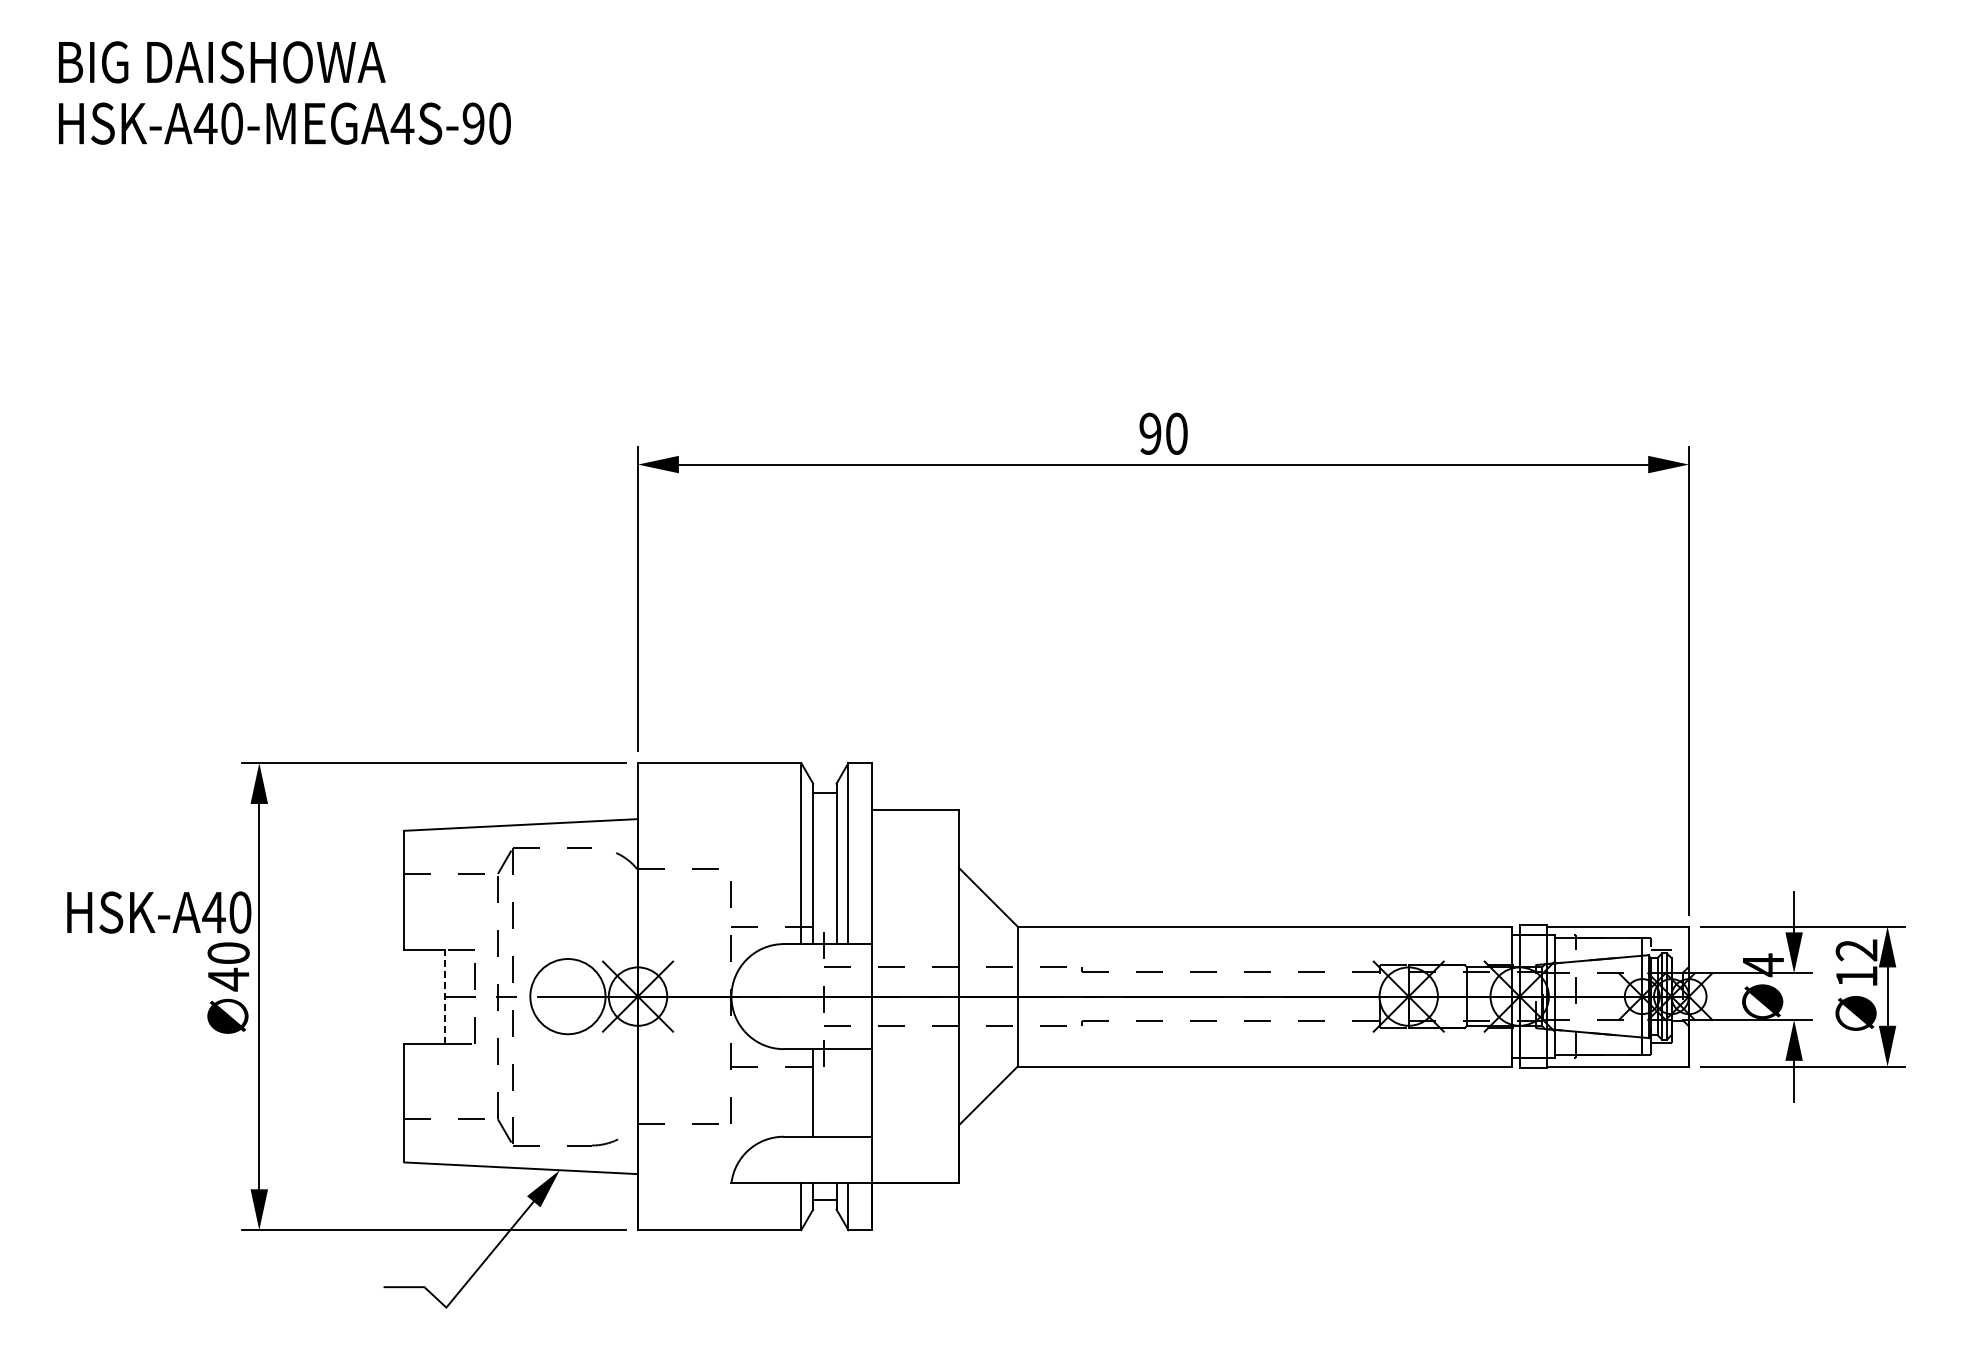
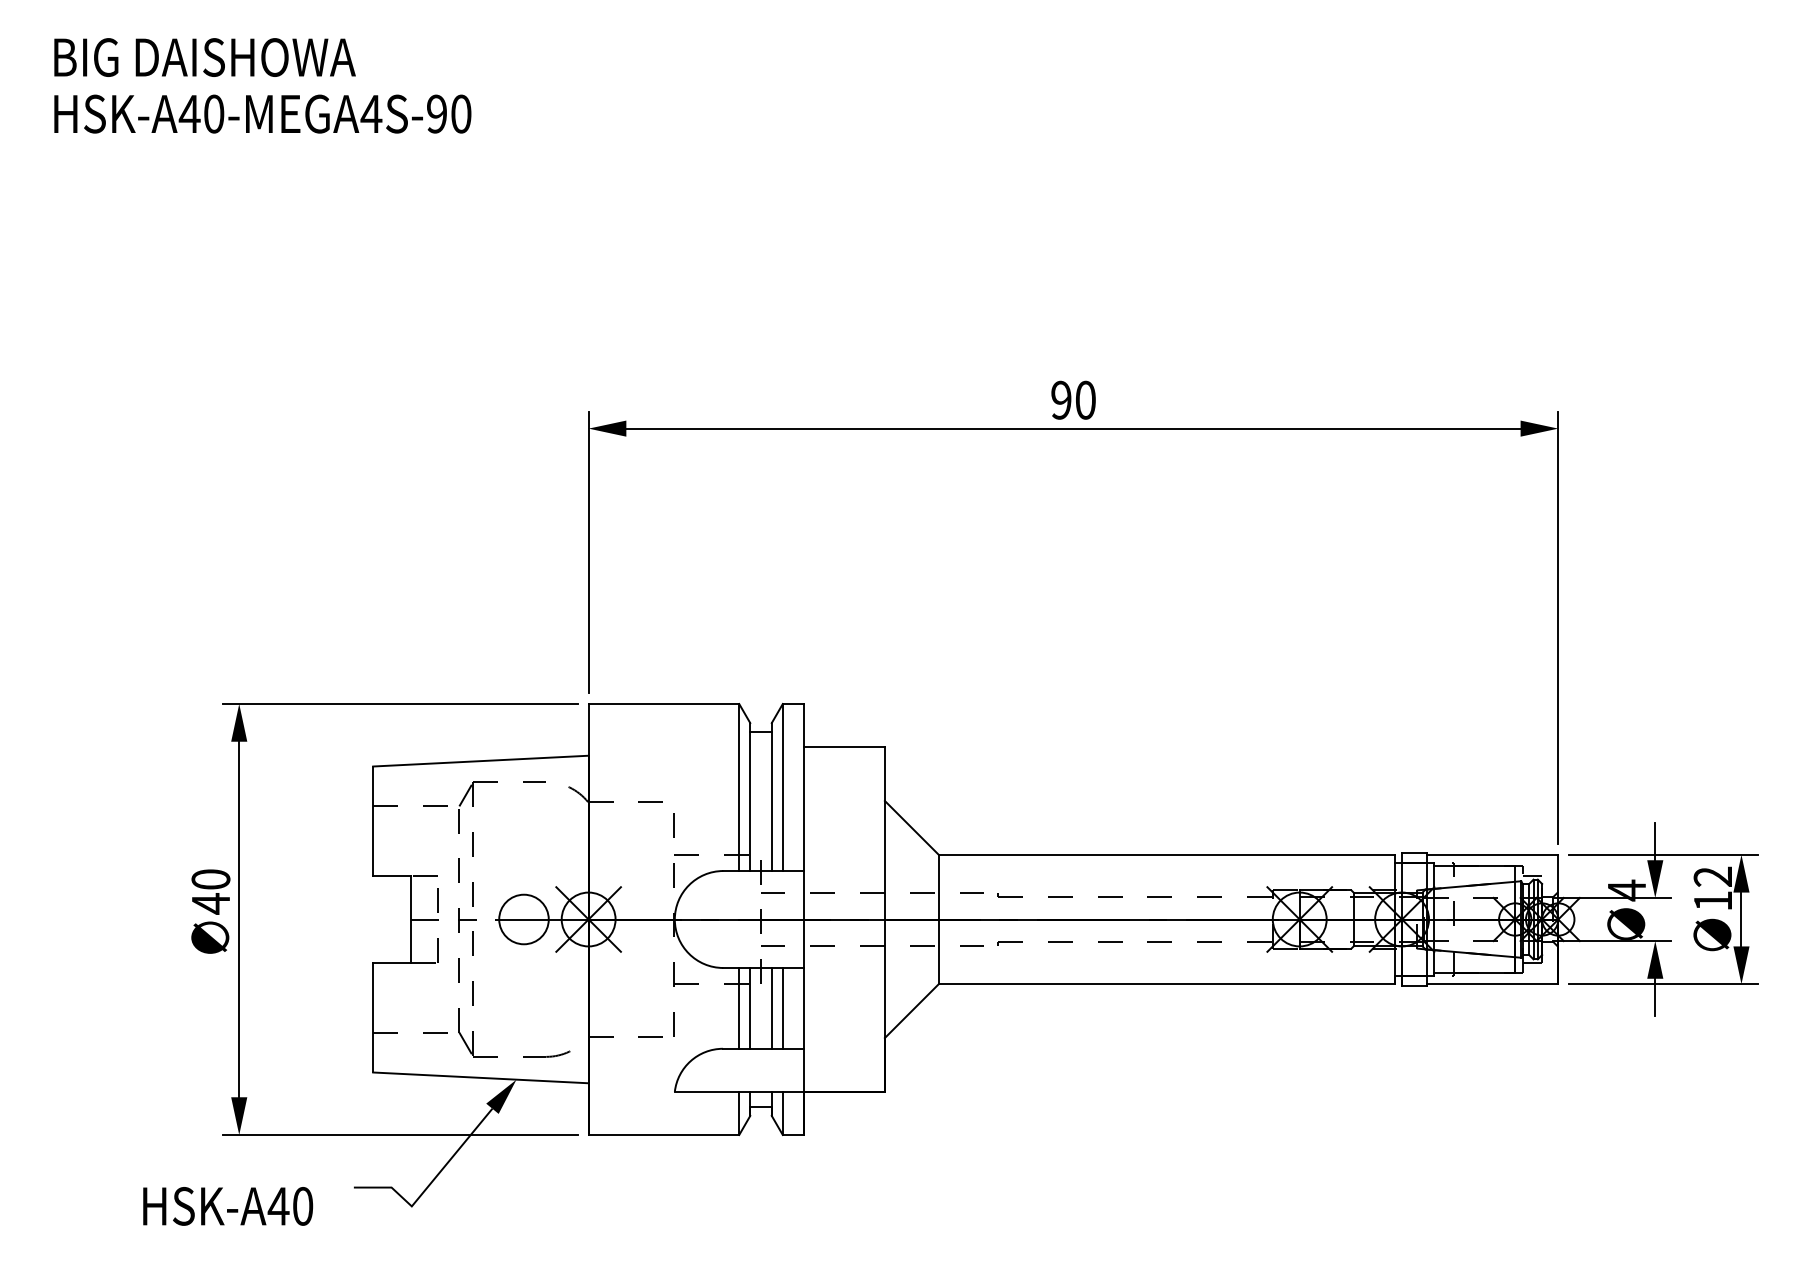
text: (159, 912) -> (228, 1206), moved
line: (445, 996) -> (411, 919), dashed -> solid
circle: (567, 996) -> (523, 919), size x0.71
line: (801, 1092) -> (739, 1007), added
line: (836, 1092) -> (771, 1007), added
line: (848, 1092) -> (782, 1007), added

